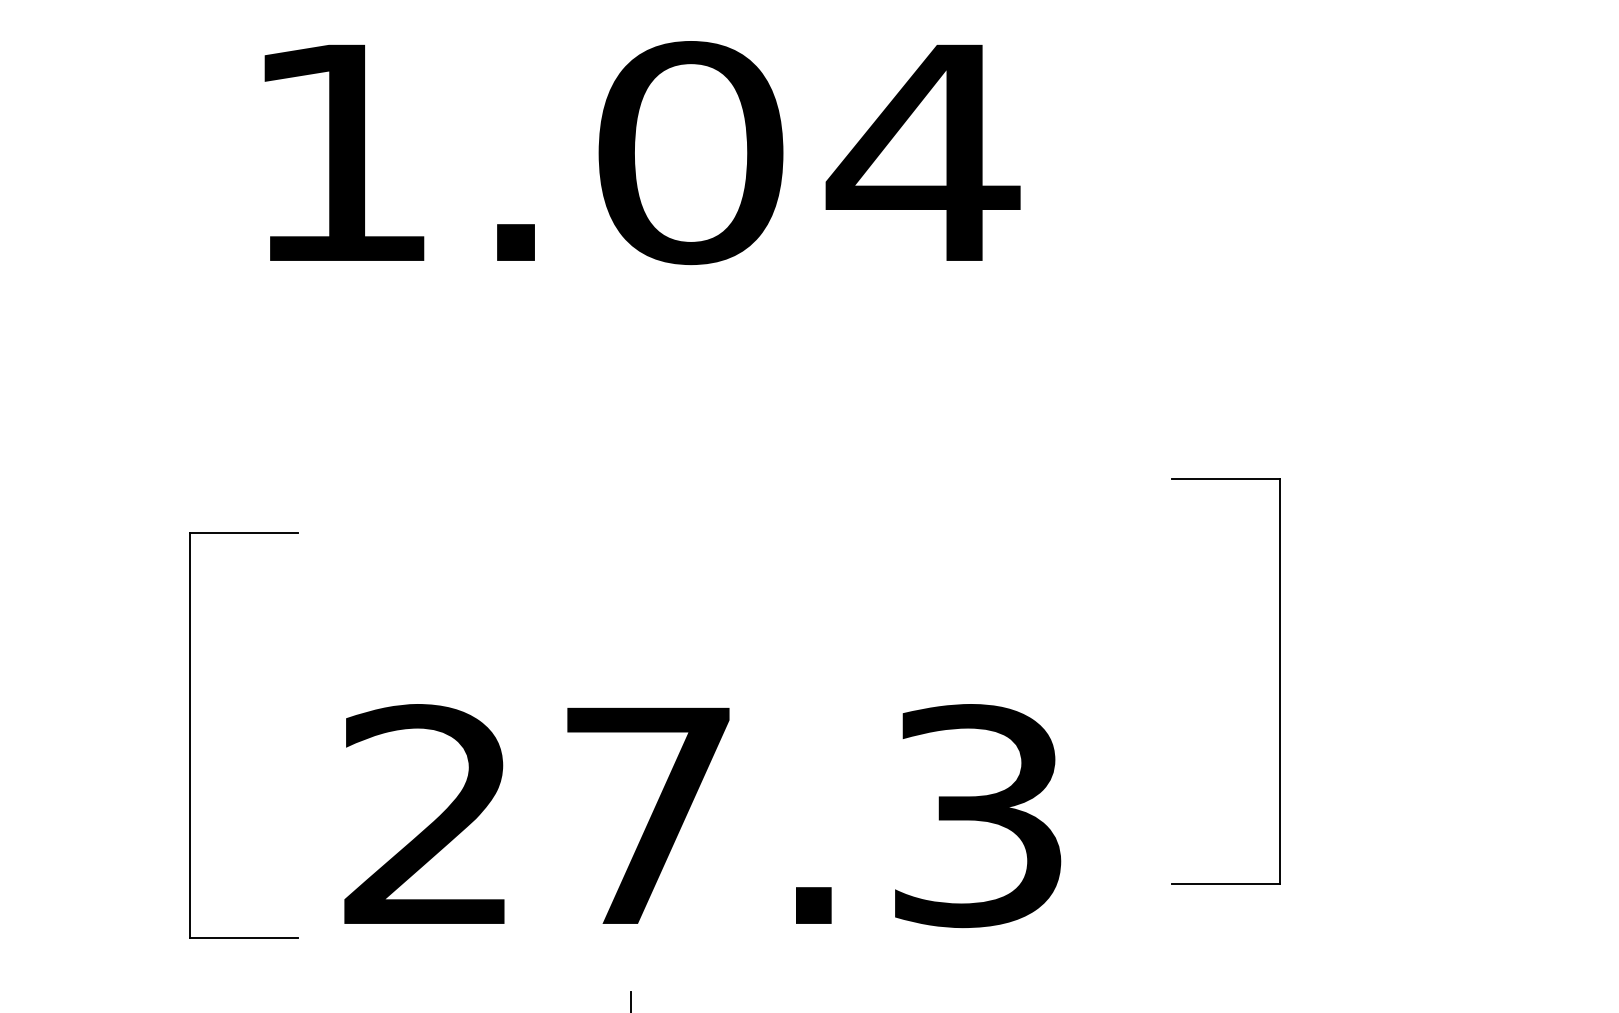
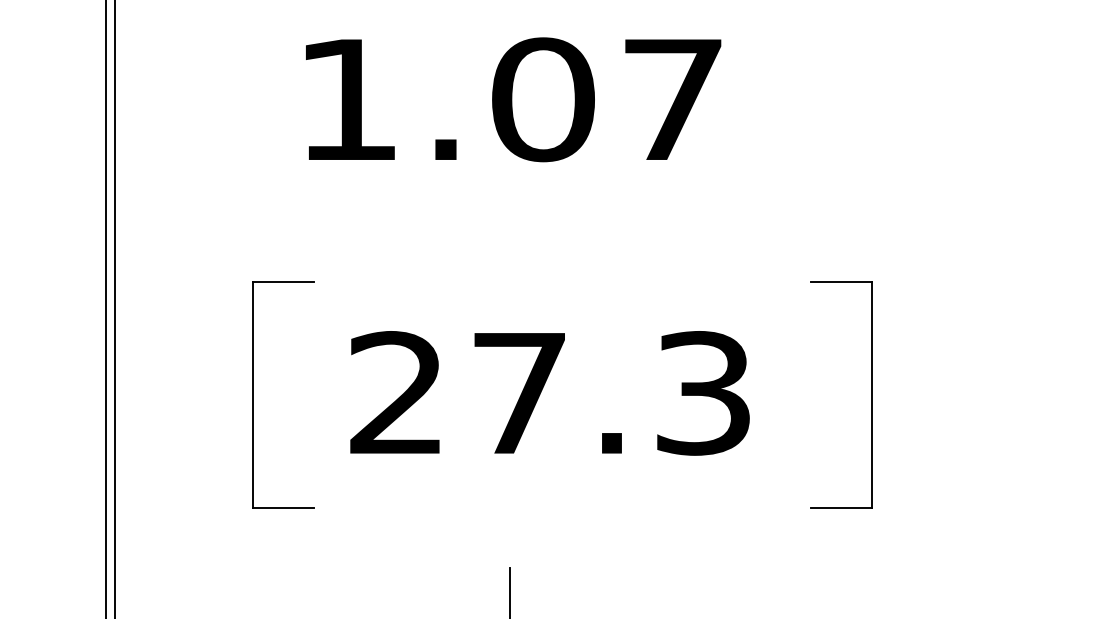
text: (922, 152) -> (672, 99), 1.04 -> 1.07
part: (190, 735) -> (253, 394), moved
text: (701, 816) -> (549, 393), moved

